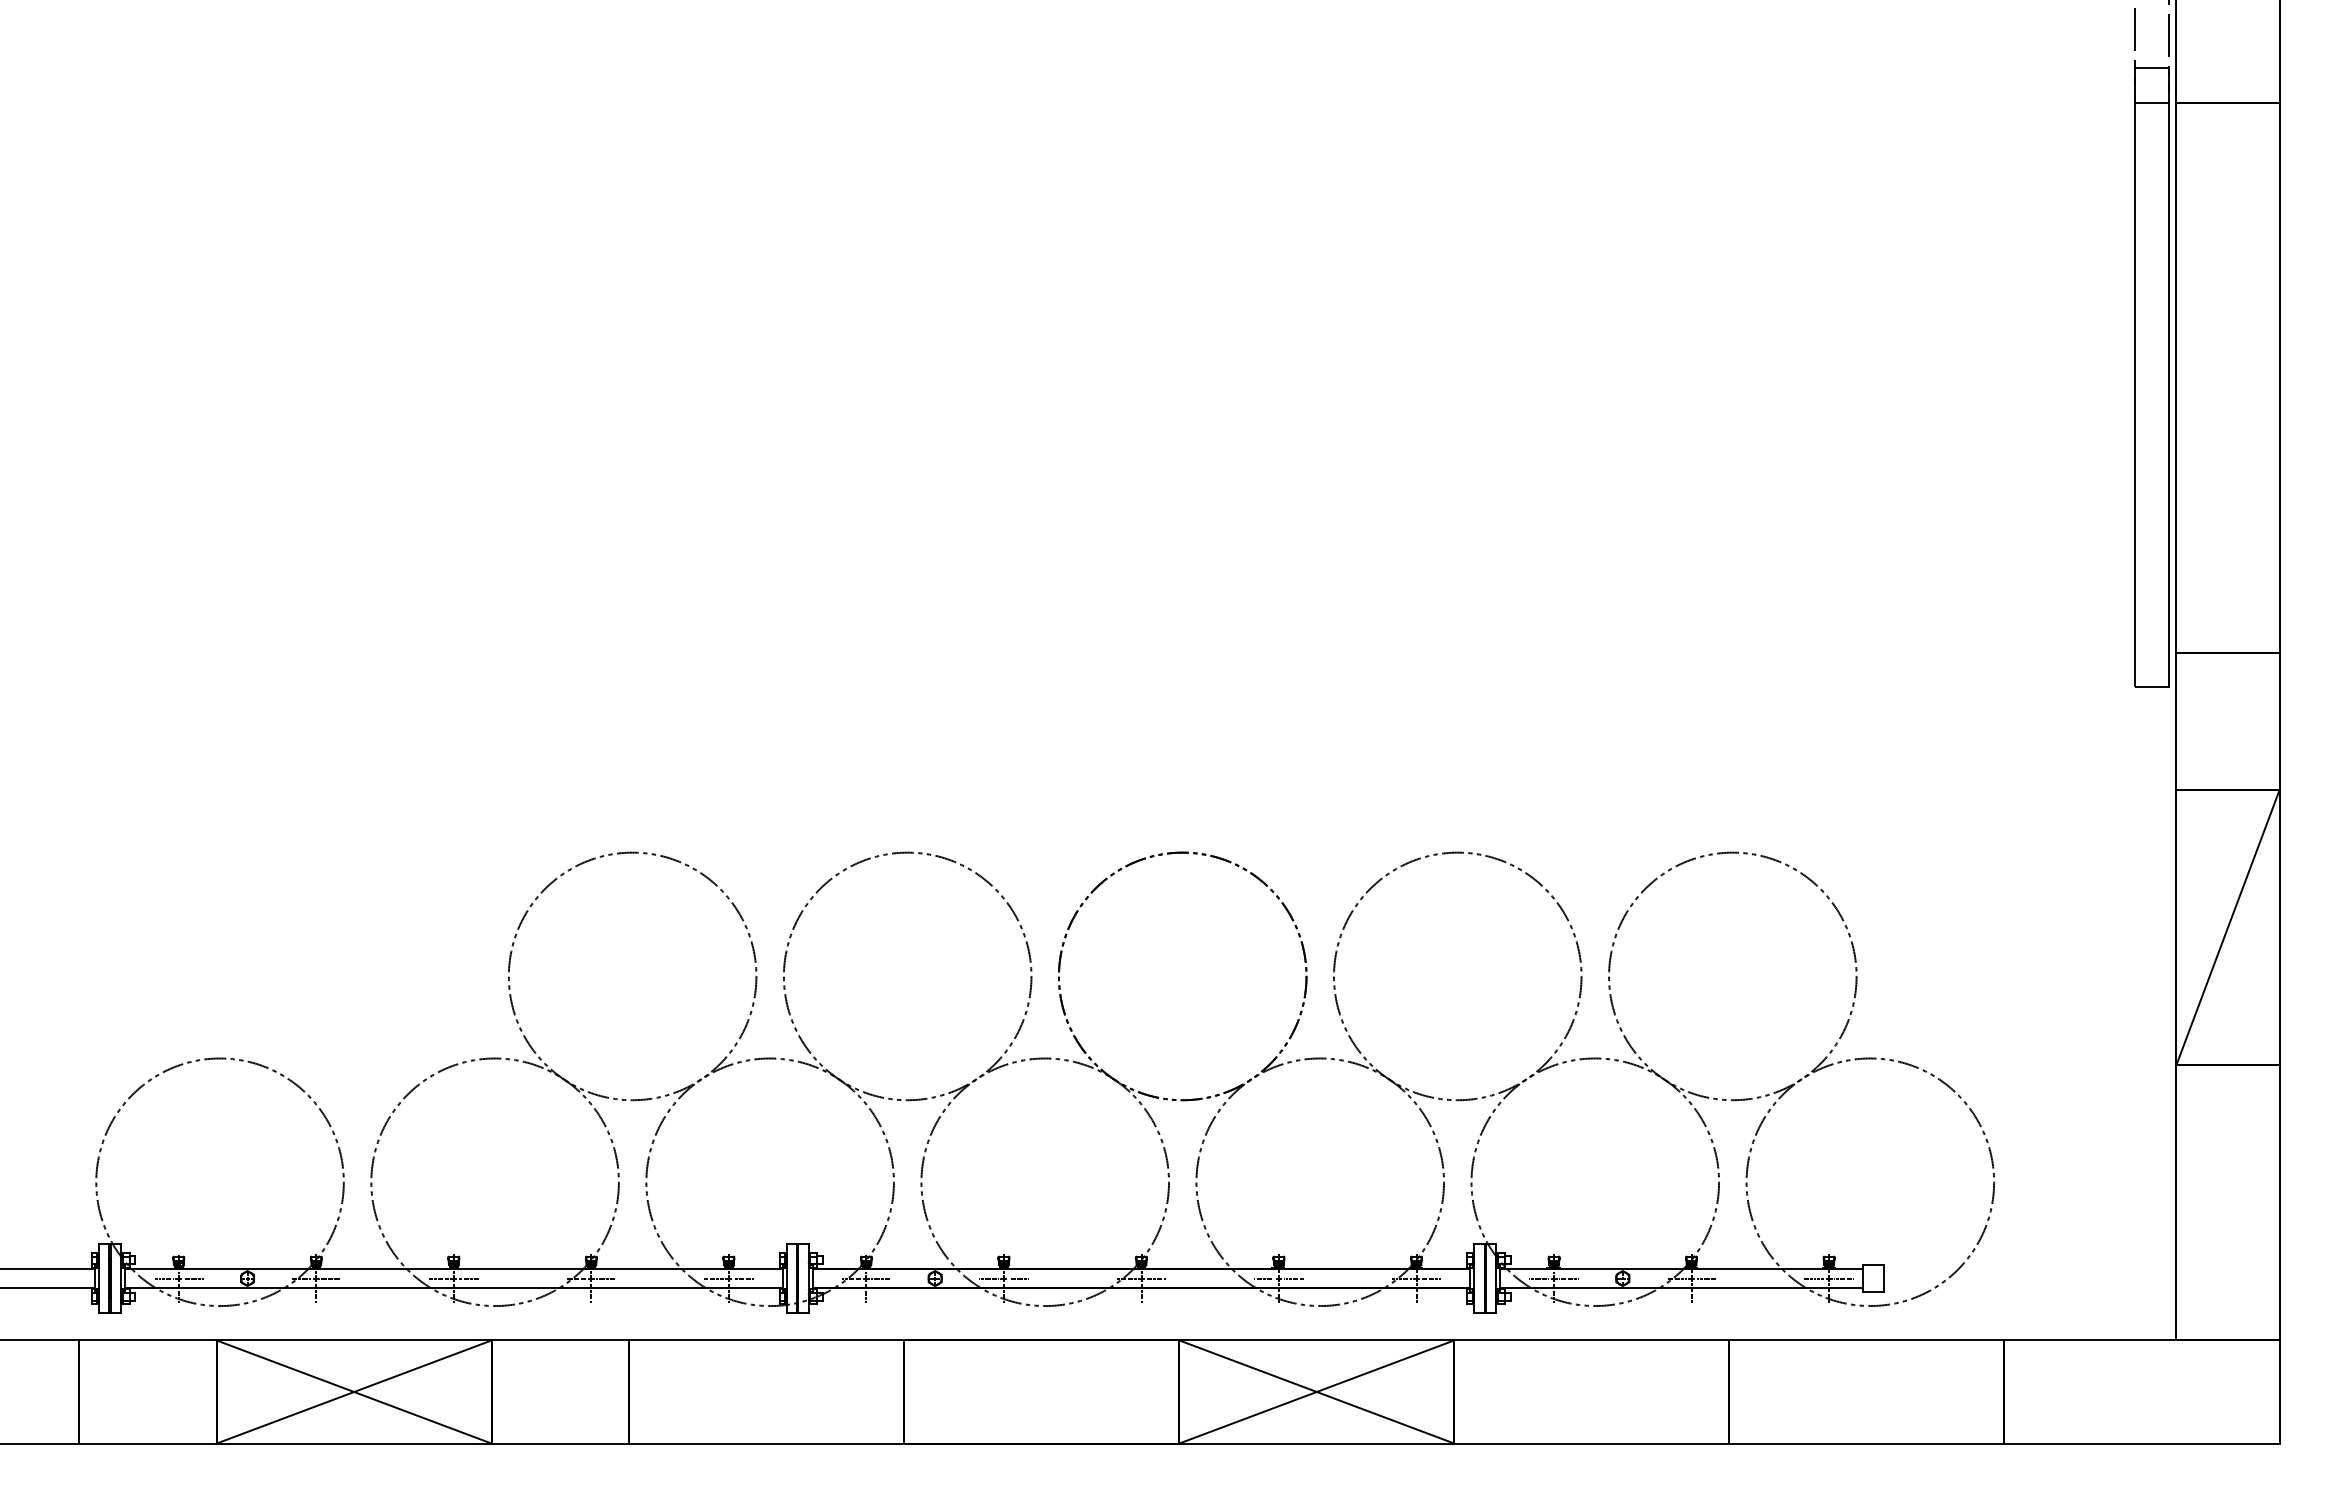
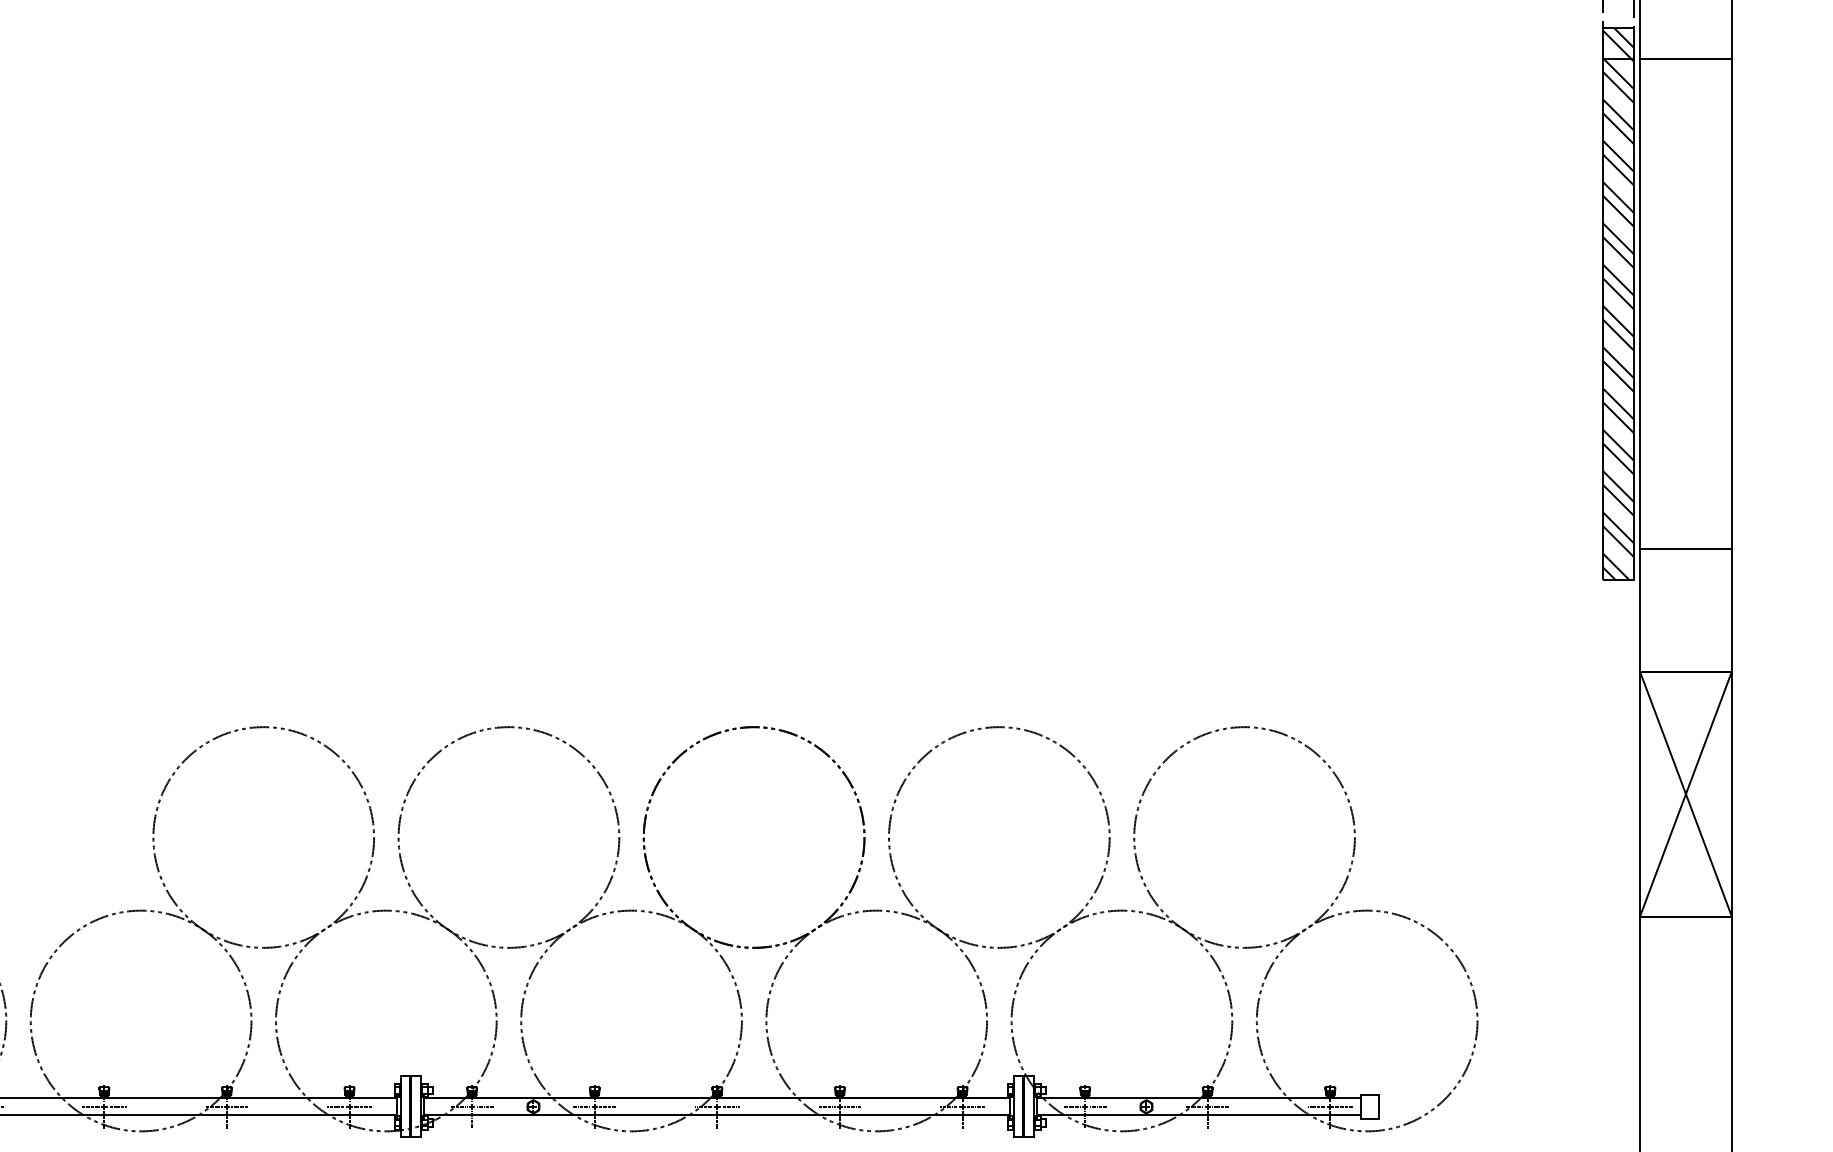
hatch: (2152, 377) -> (1618, 303), added
line: (2227, 927) -> (1685, 793), added

